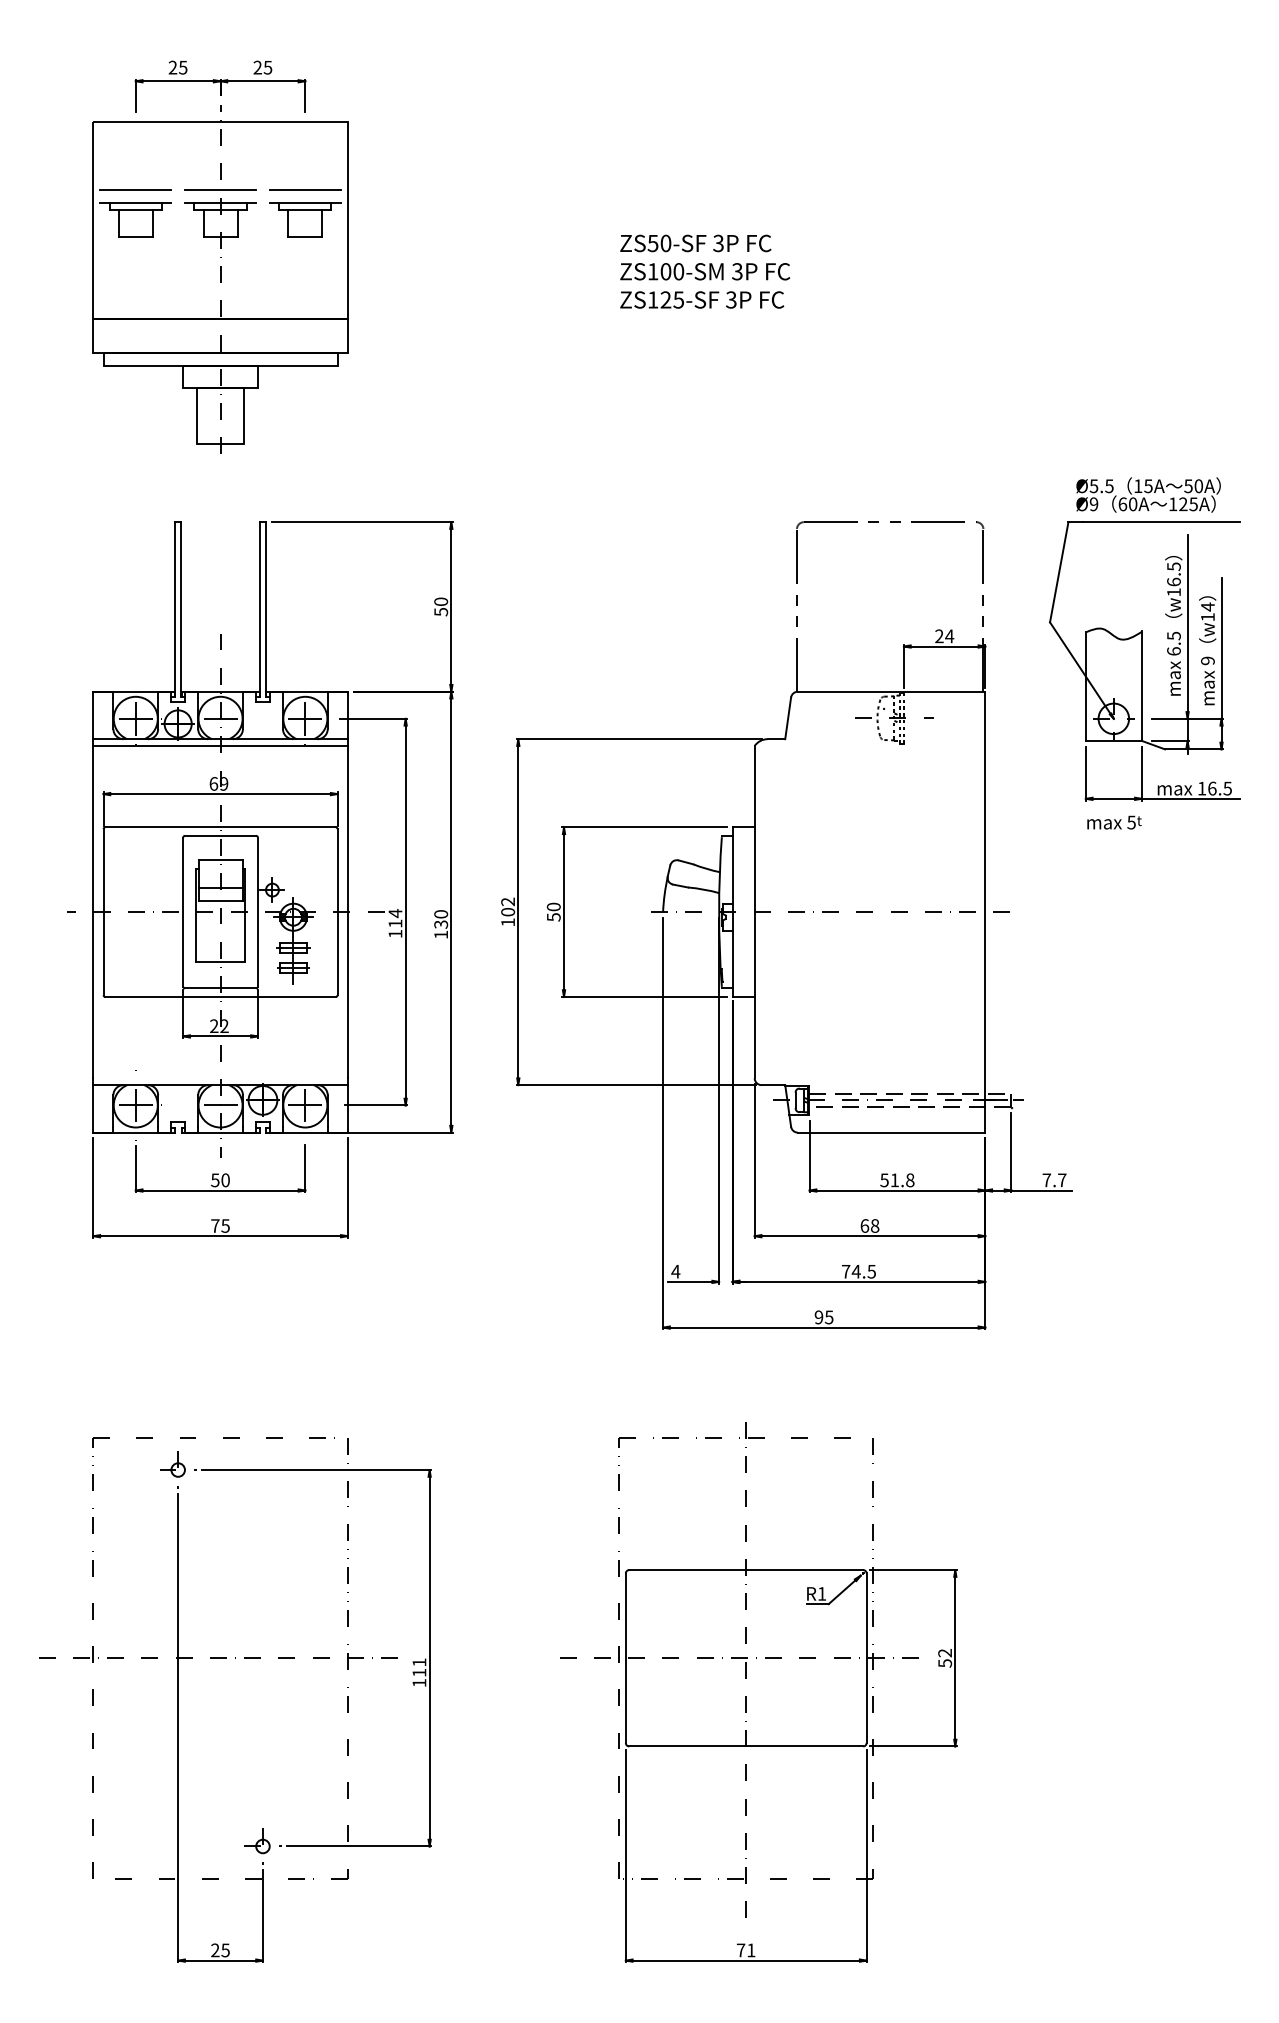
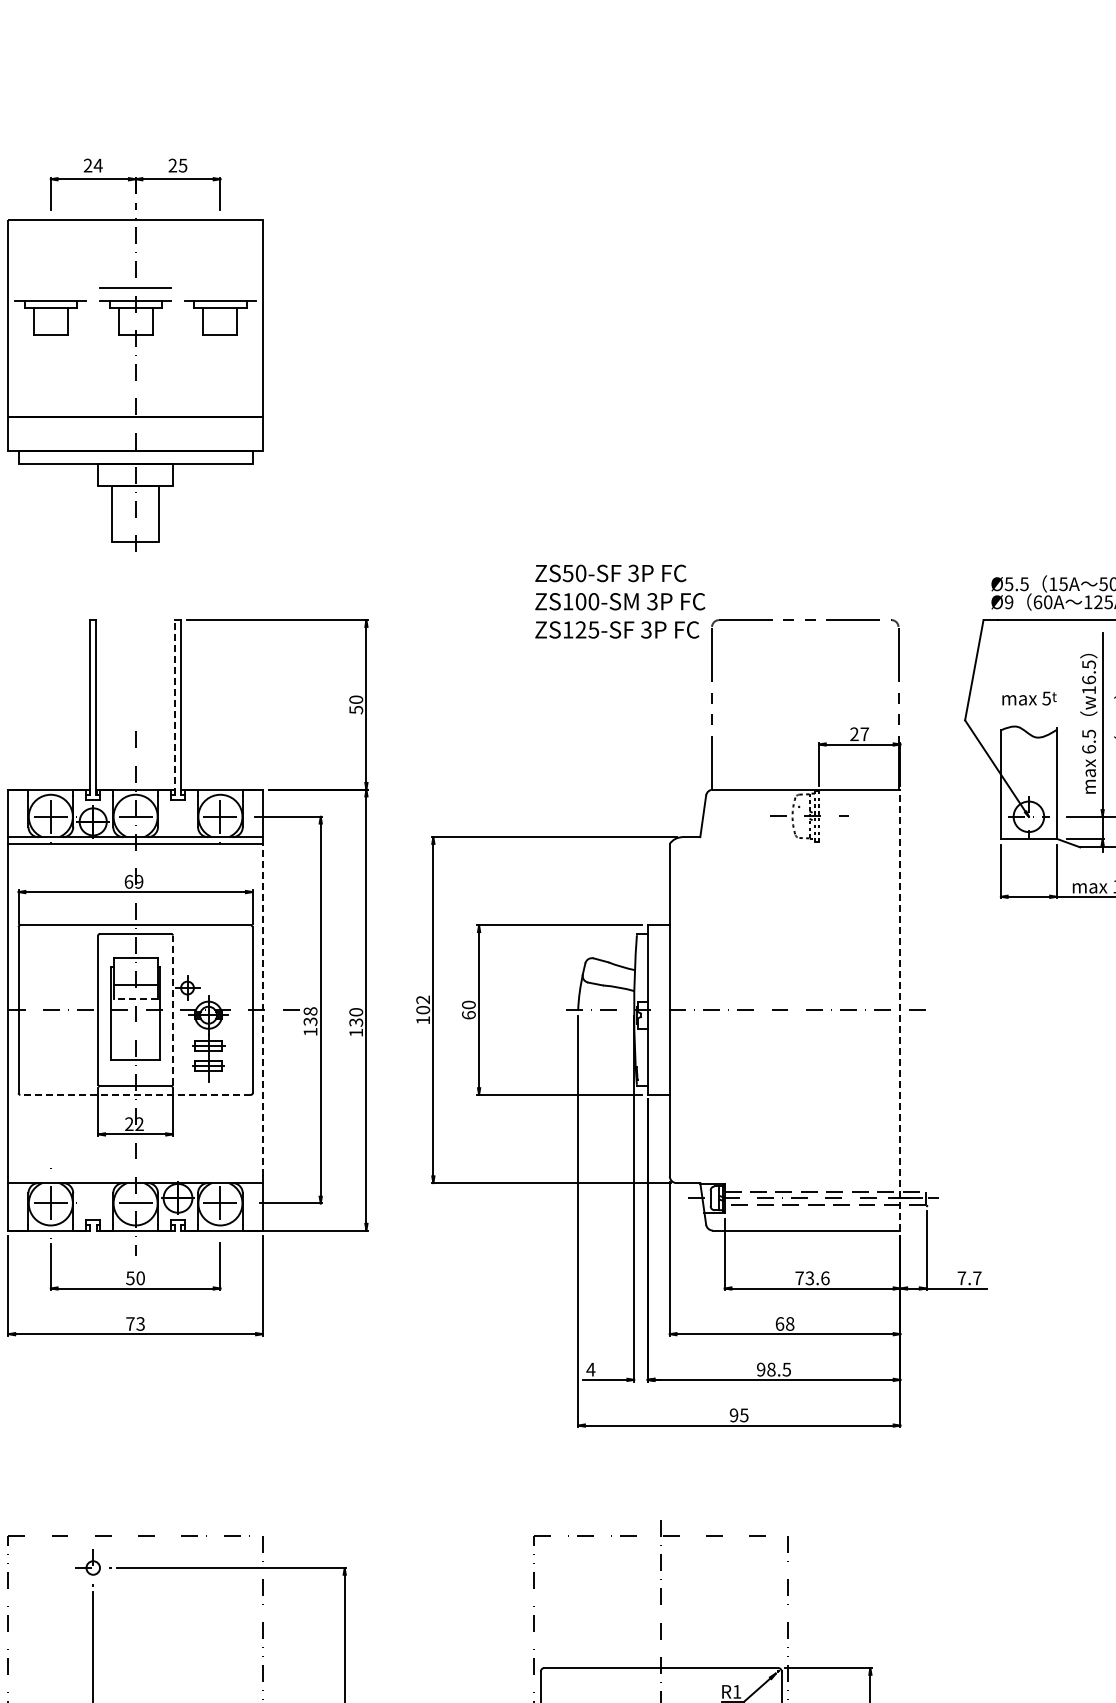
text: (182, 67) -> (97, 165), 25 -> 24
line: (135, 189) -> (50, 287), removed
line: (304, 189) -> (219, 287), removed
text: (705, 271) -> (620, 601), moved
line: (260, 608) -> (175, 706), solid -> dashed
text: (949, 636) -> (864, 734), 24 -> 27
text: (1114, 822) -> (1029, 698), moved
line: (220, 900) -> (135, 998), solid -> dashed
line: (347, 911) -> (262, 1009), solid -> dashed
line: (985, 911) -> (900, 1009), solid -> dashed
line: (257, 912) -> (172, 1010), solid -> dashed
text: (553, 917) -> (468, 1015), 50 -> 60
text: (395, 918) -> (310, 1016), 114 -> 138
line: (220, 996) -> (135, 1094), solid -> dashed
text: (897, 1180) -> (812, 1278), 51.8 -> 73.6
text: (225, 1225) -> (140, 1323), 75 -> 73
text: (850, 1271) -> (765, 1369), 74.5 -> 98.5

